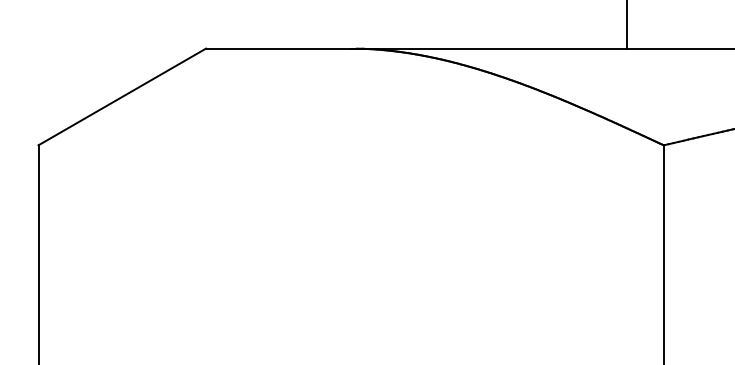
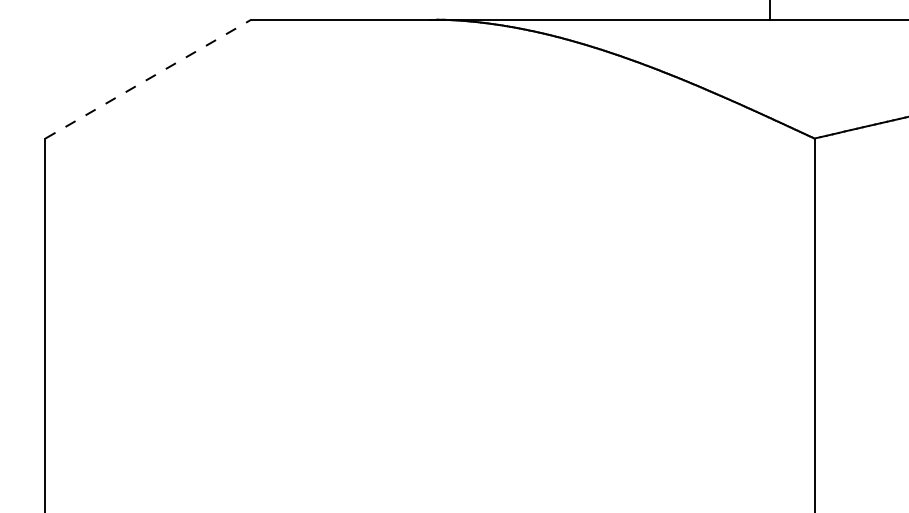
line: (122, 97) -> (148, 79), solid -> dashed

